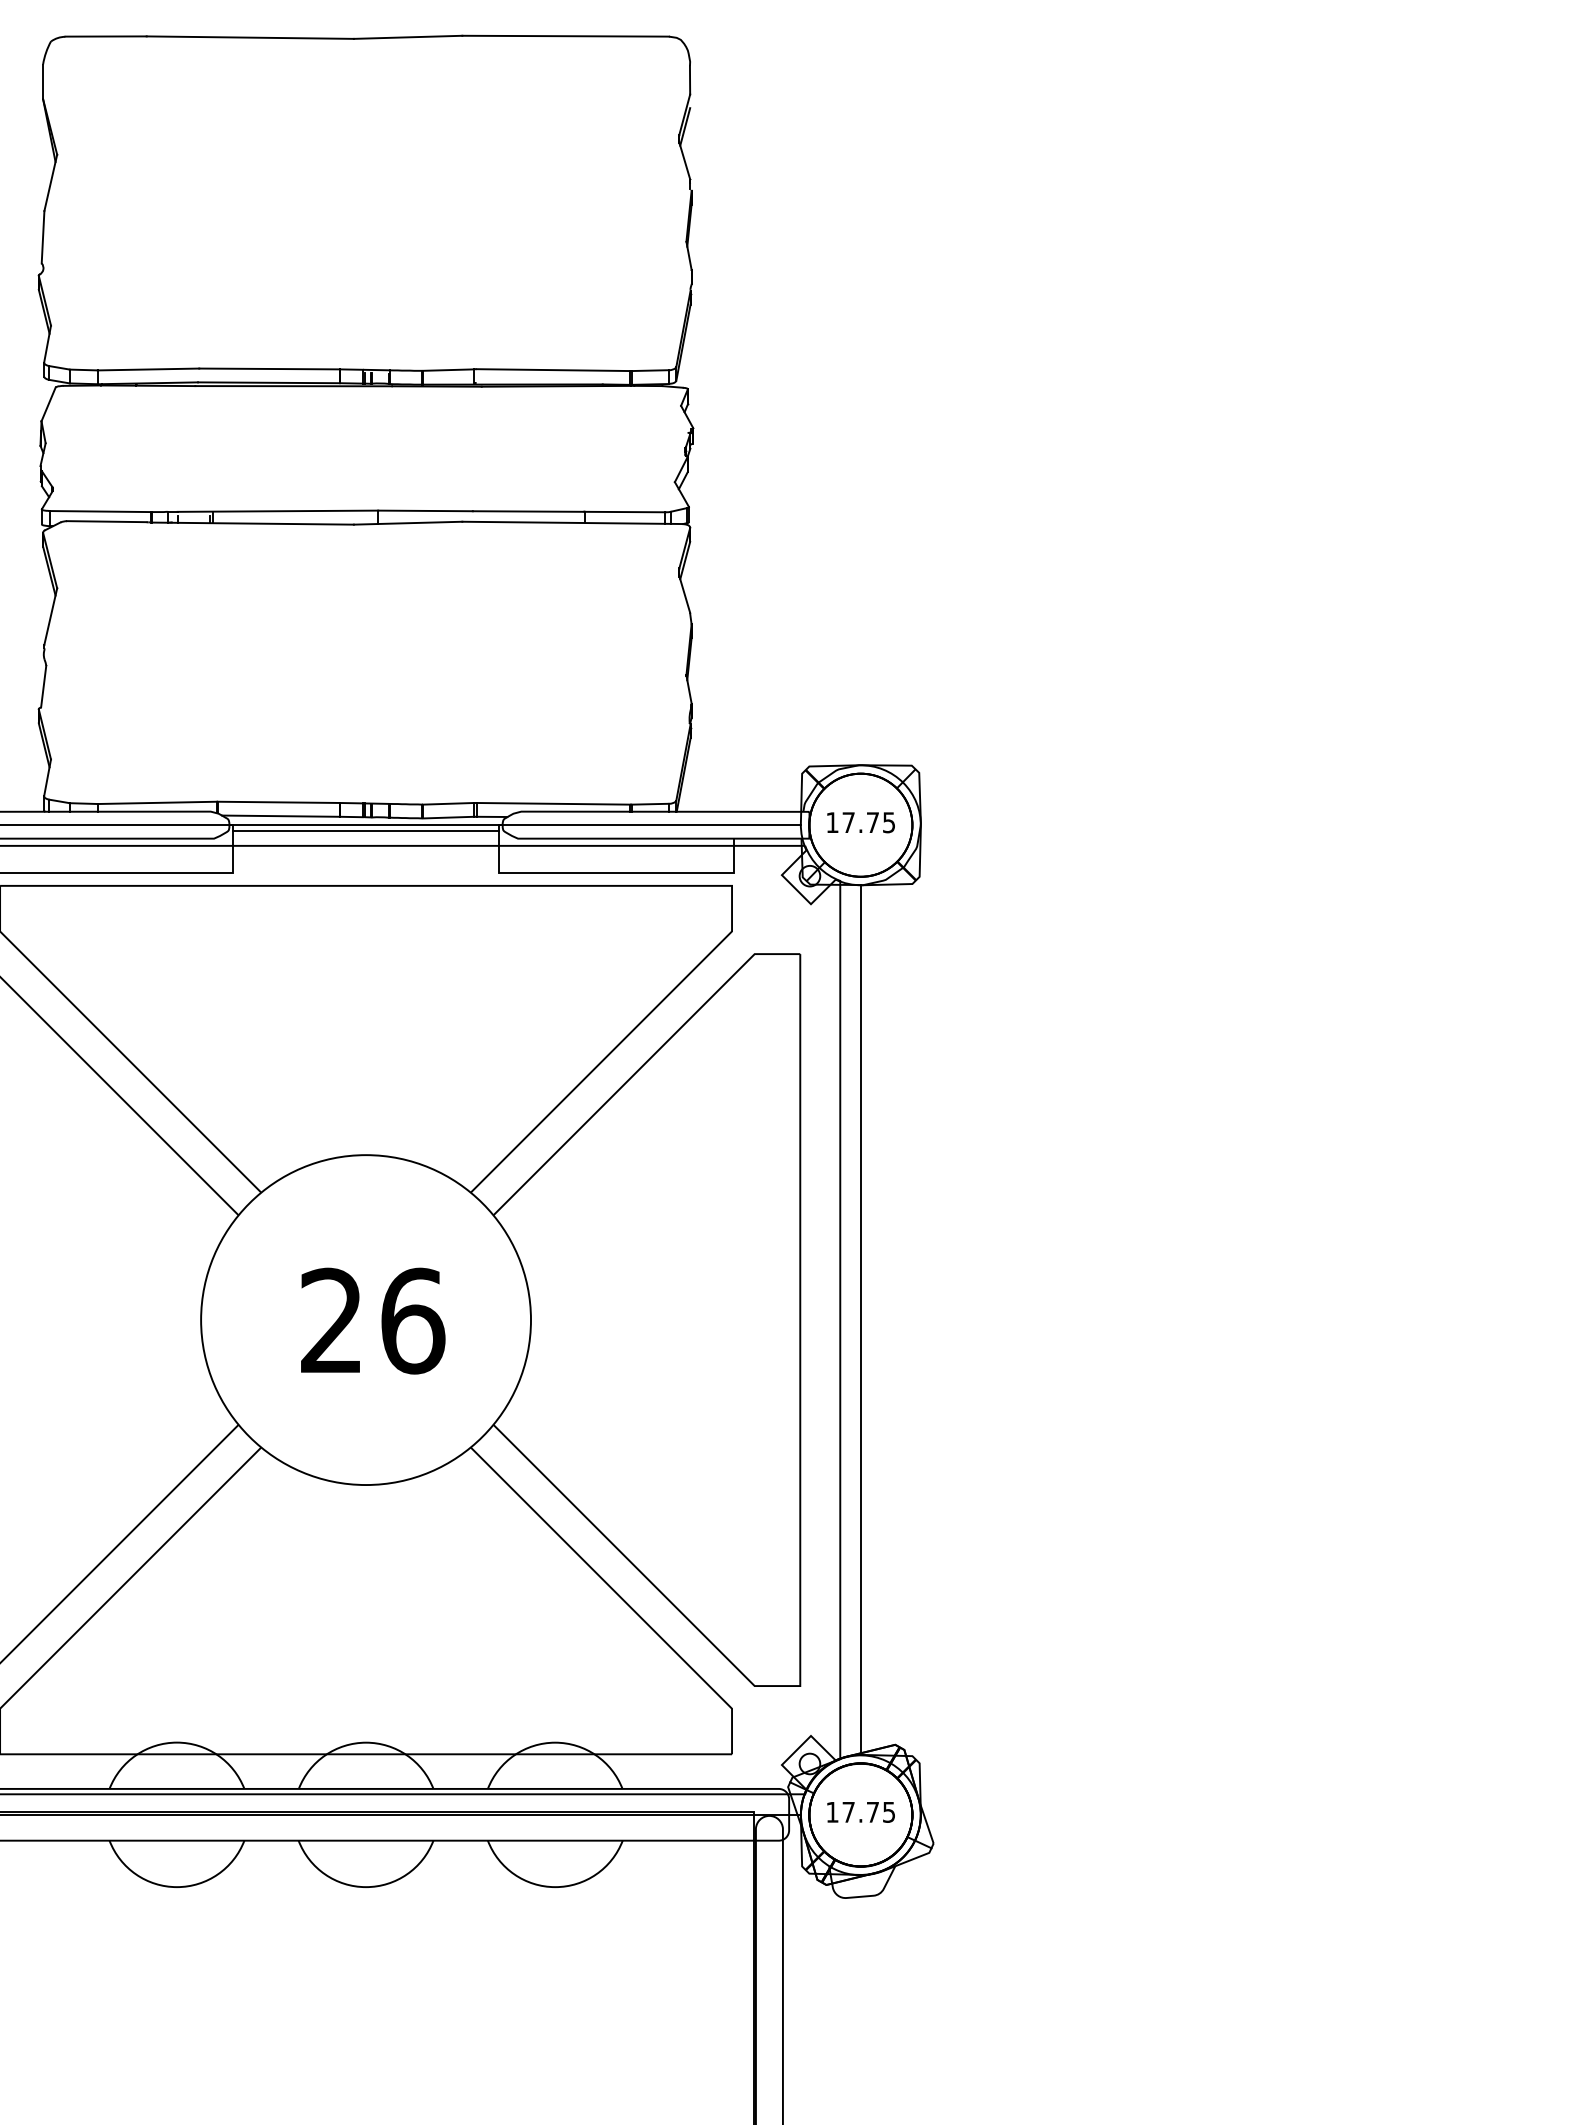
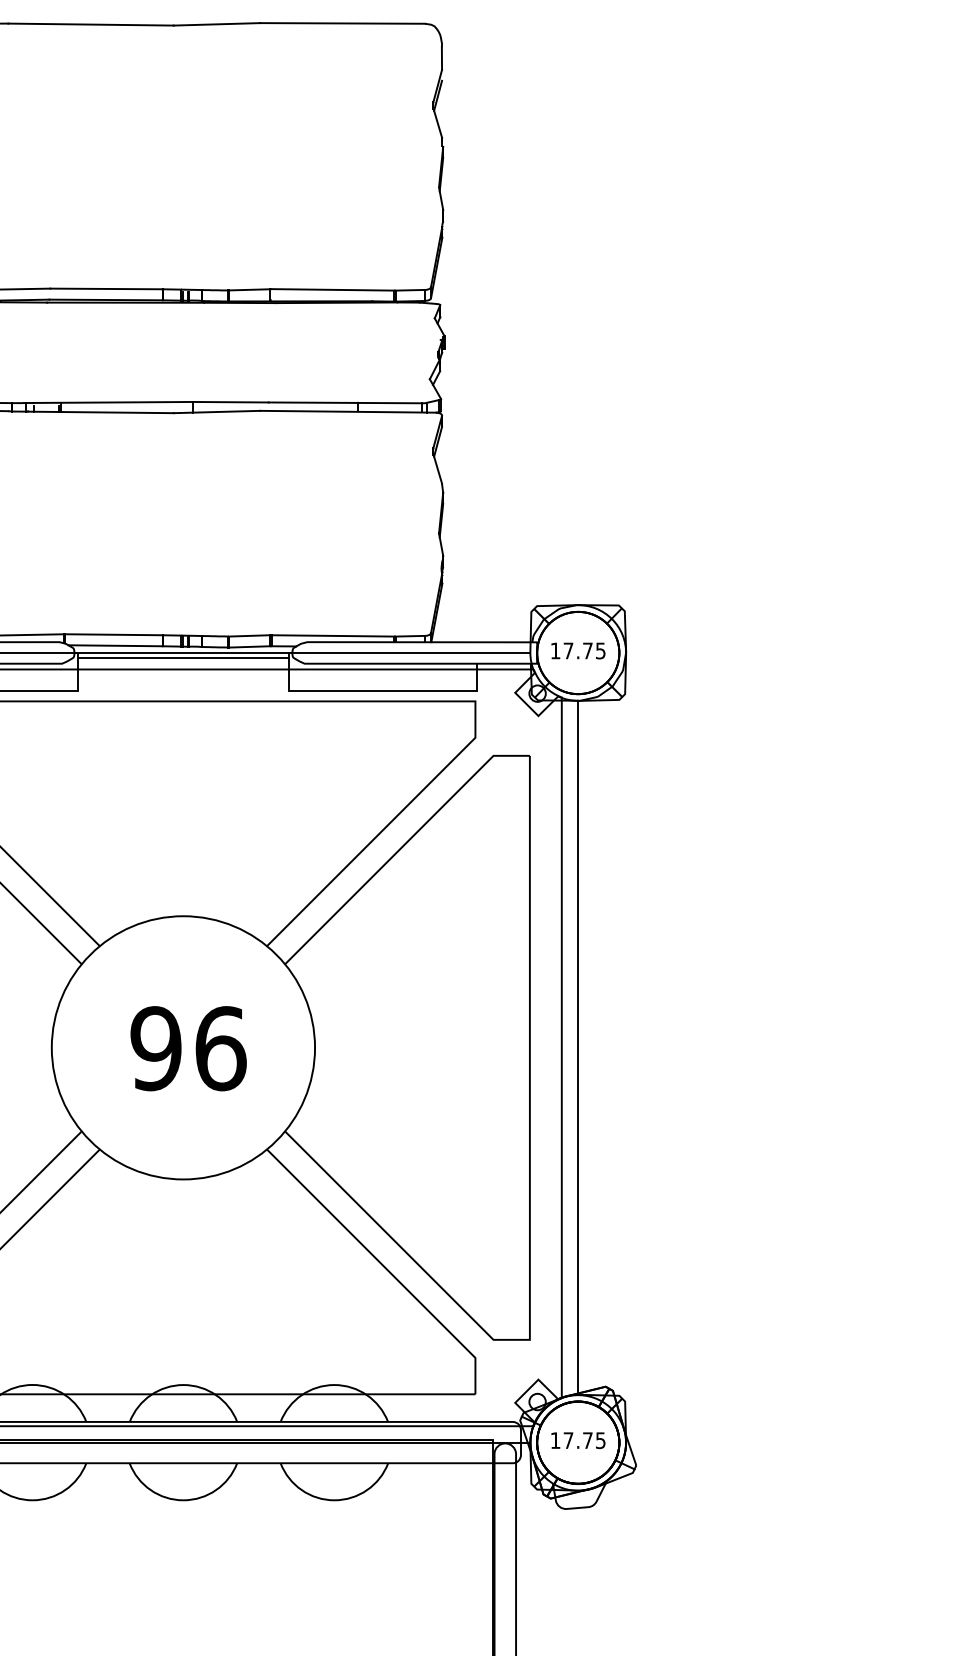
text: (331, 1320) -> (155, 1048), 26 -> 96

